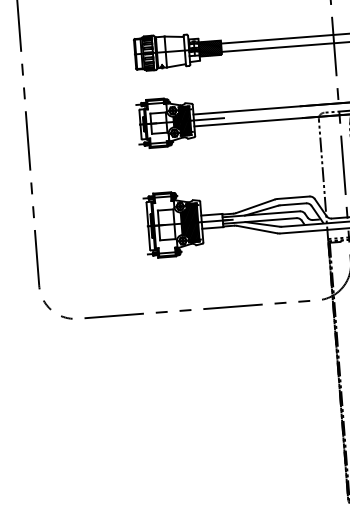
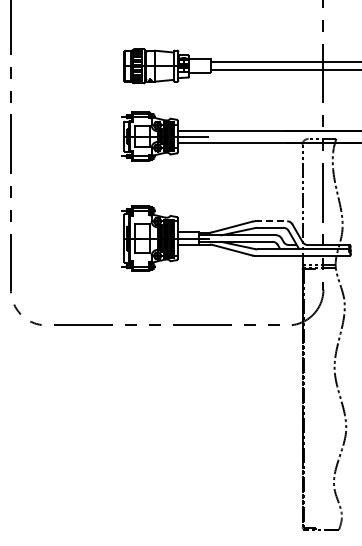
hatch: (210, 48) -> (199, 66), removed
line: (293, 197) -> (271, 221), solid -> dashed

